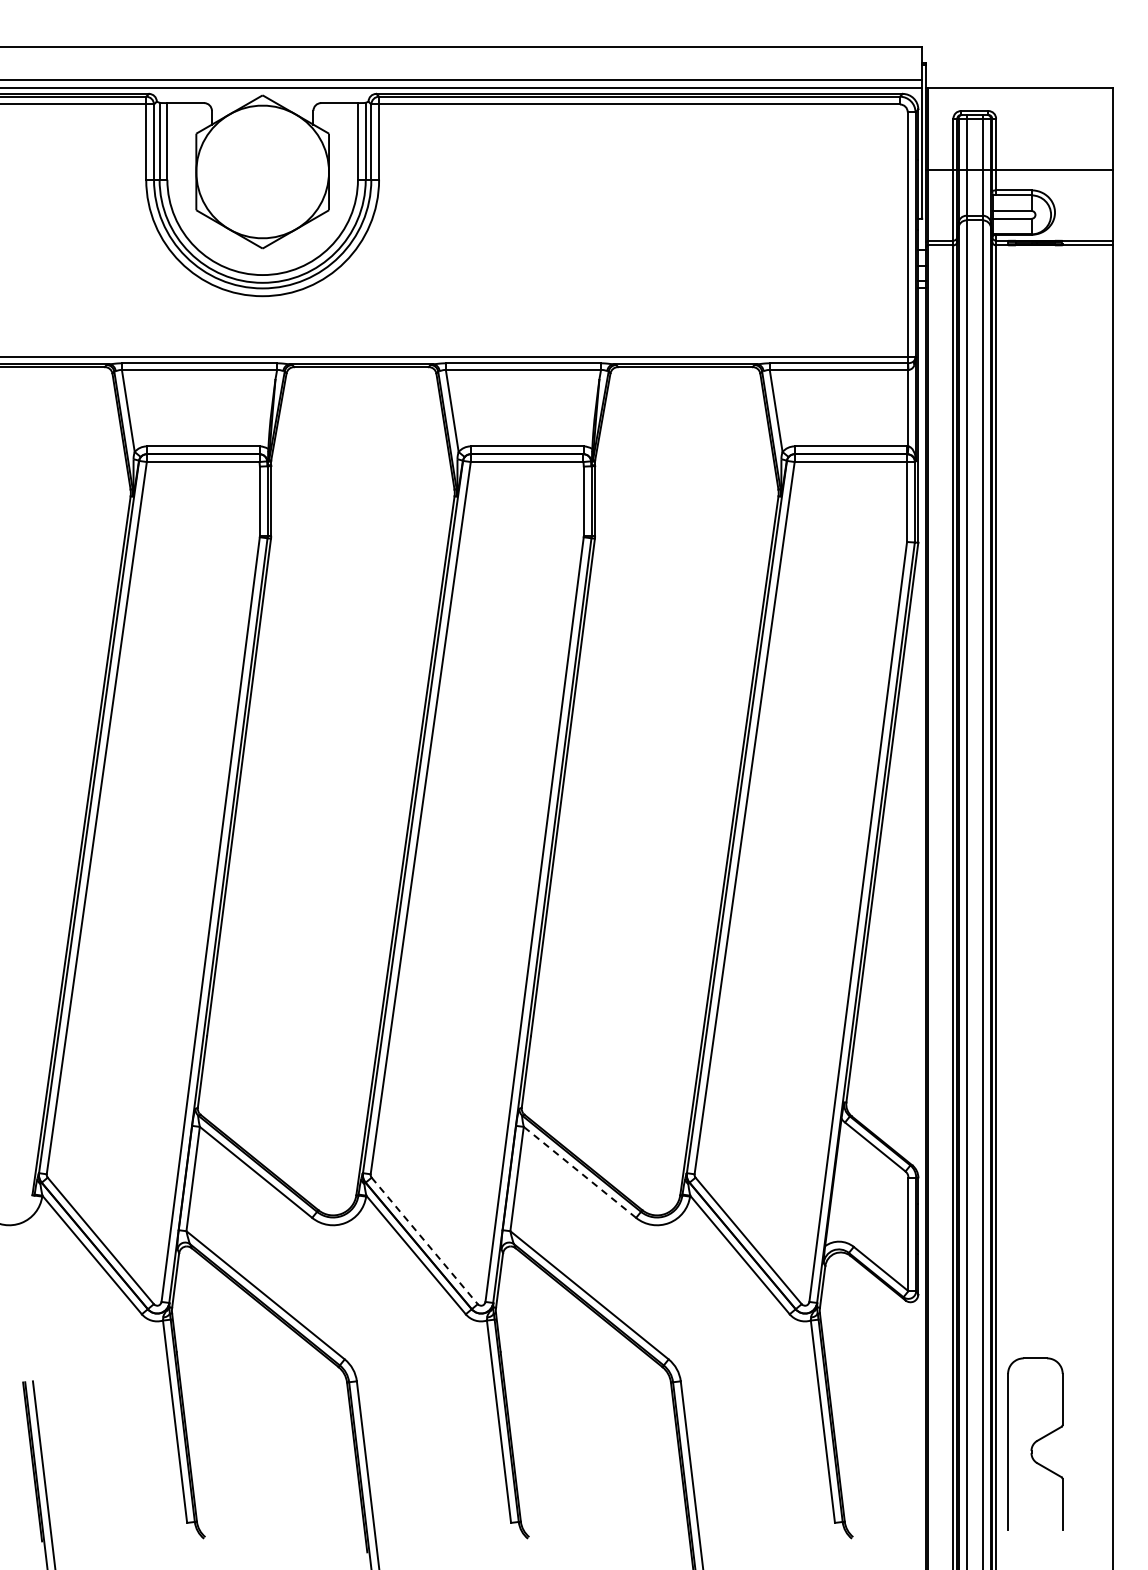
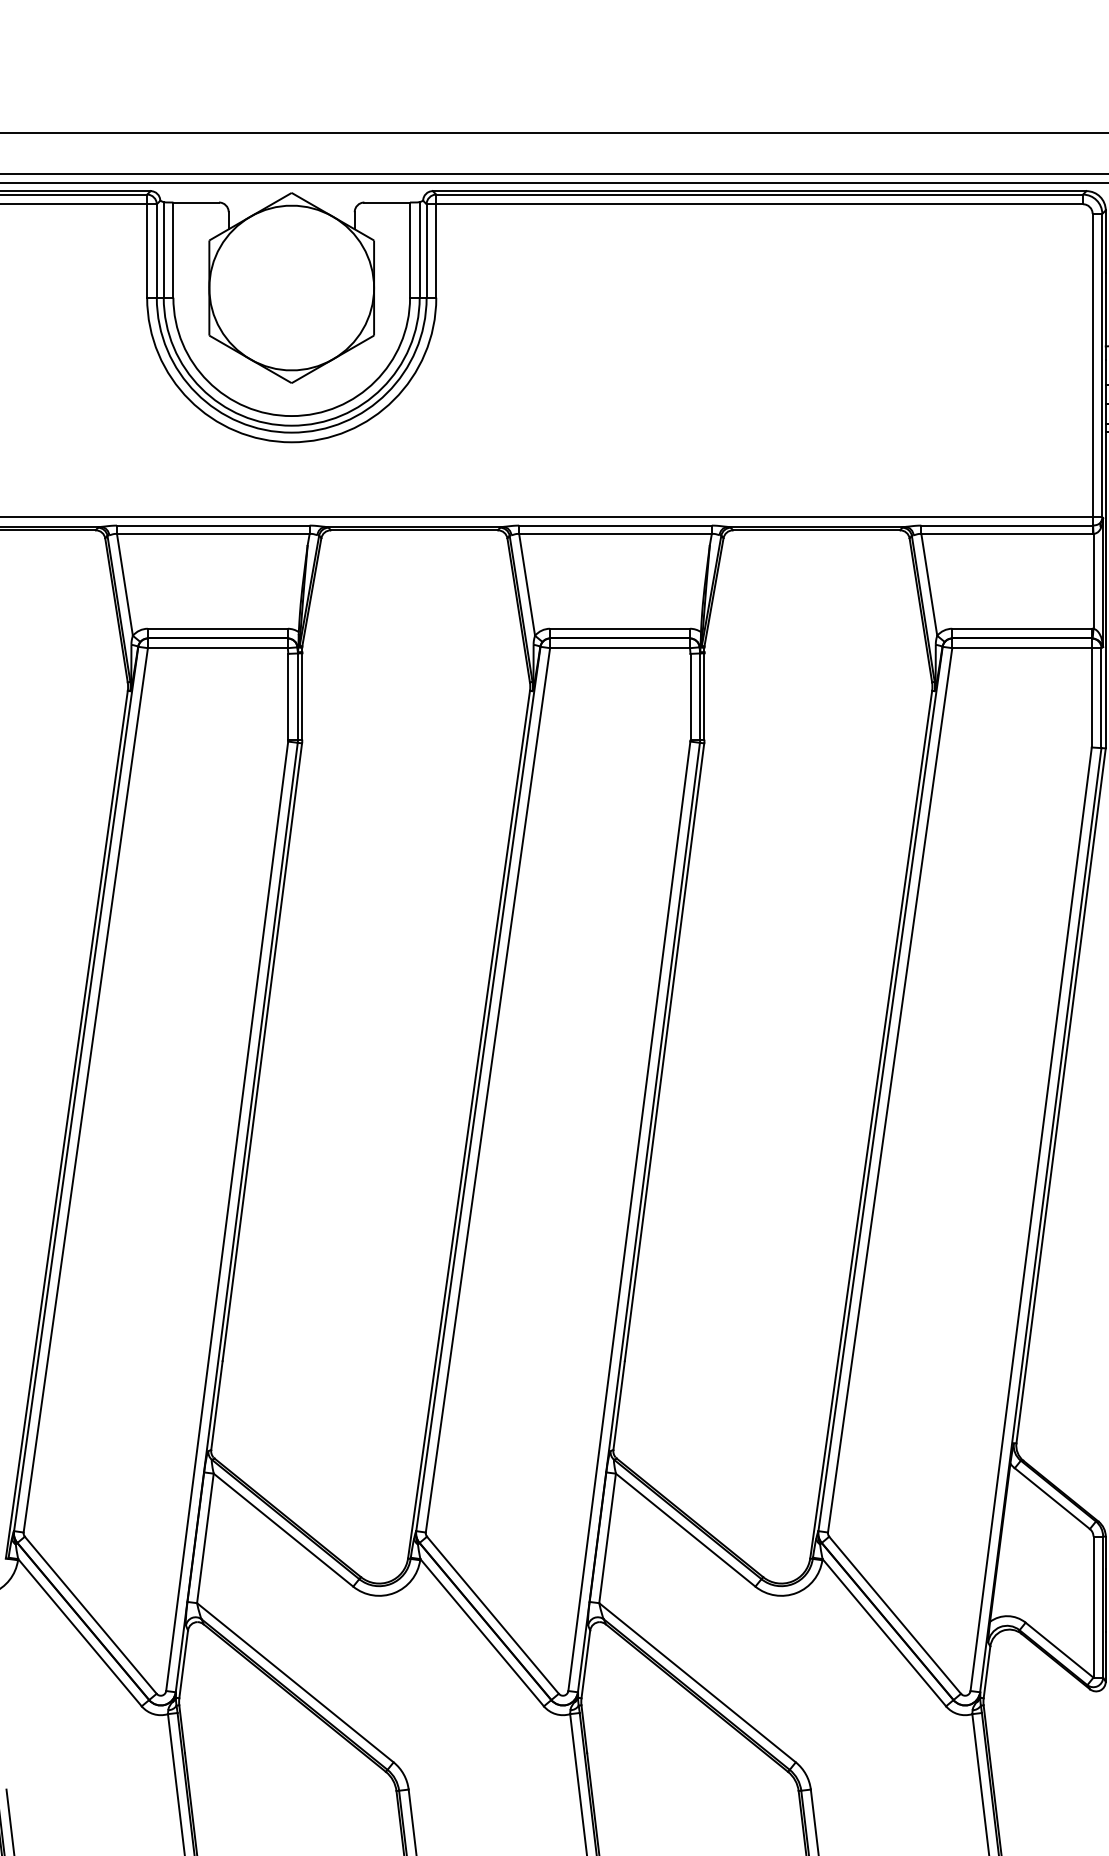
line: (579, 1172) -> (685, 1530), dashed -> solid
line: (424, 1240) -> (492, 1614), dashed -> solid

